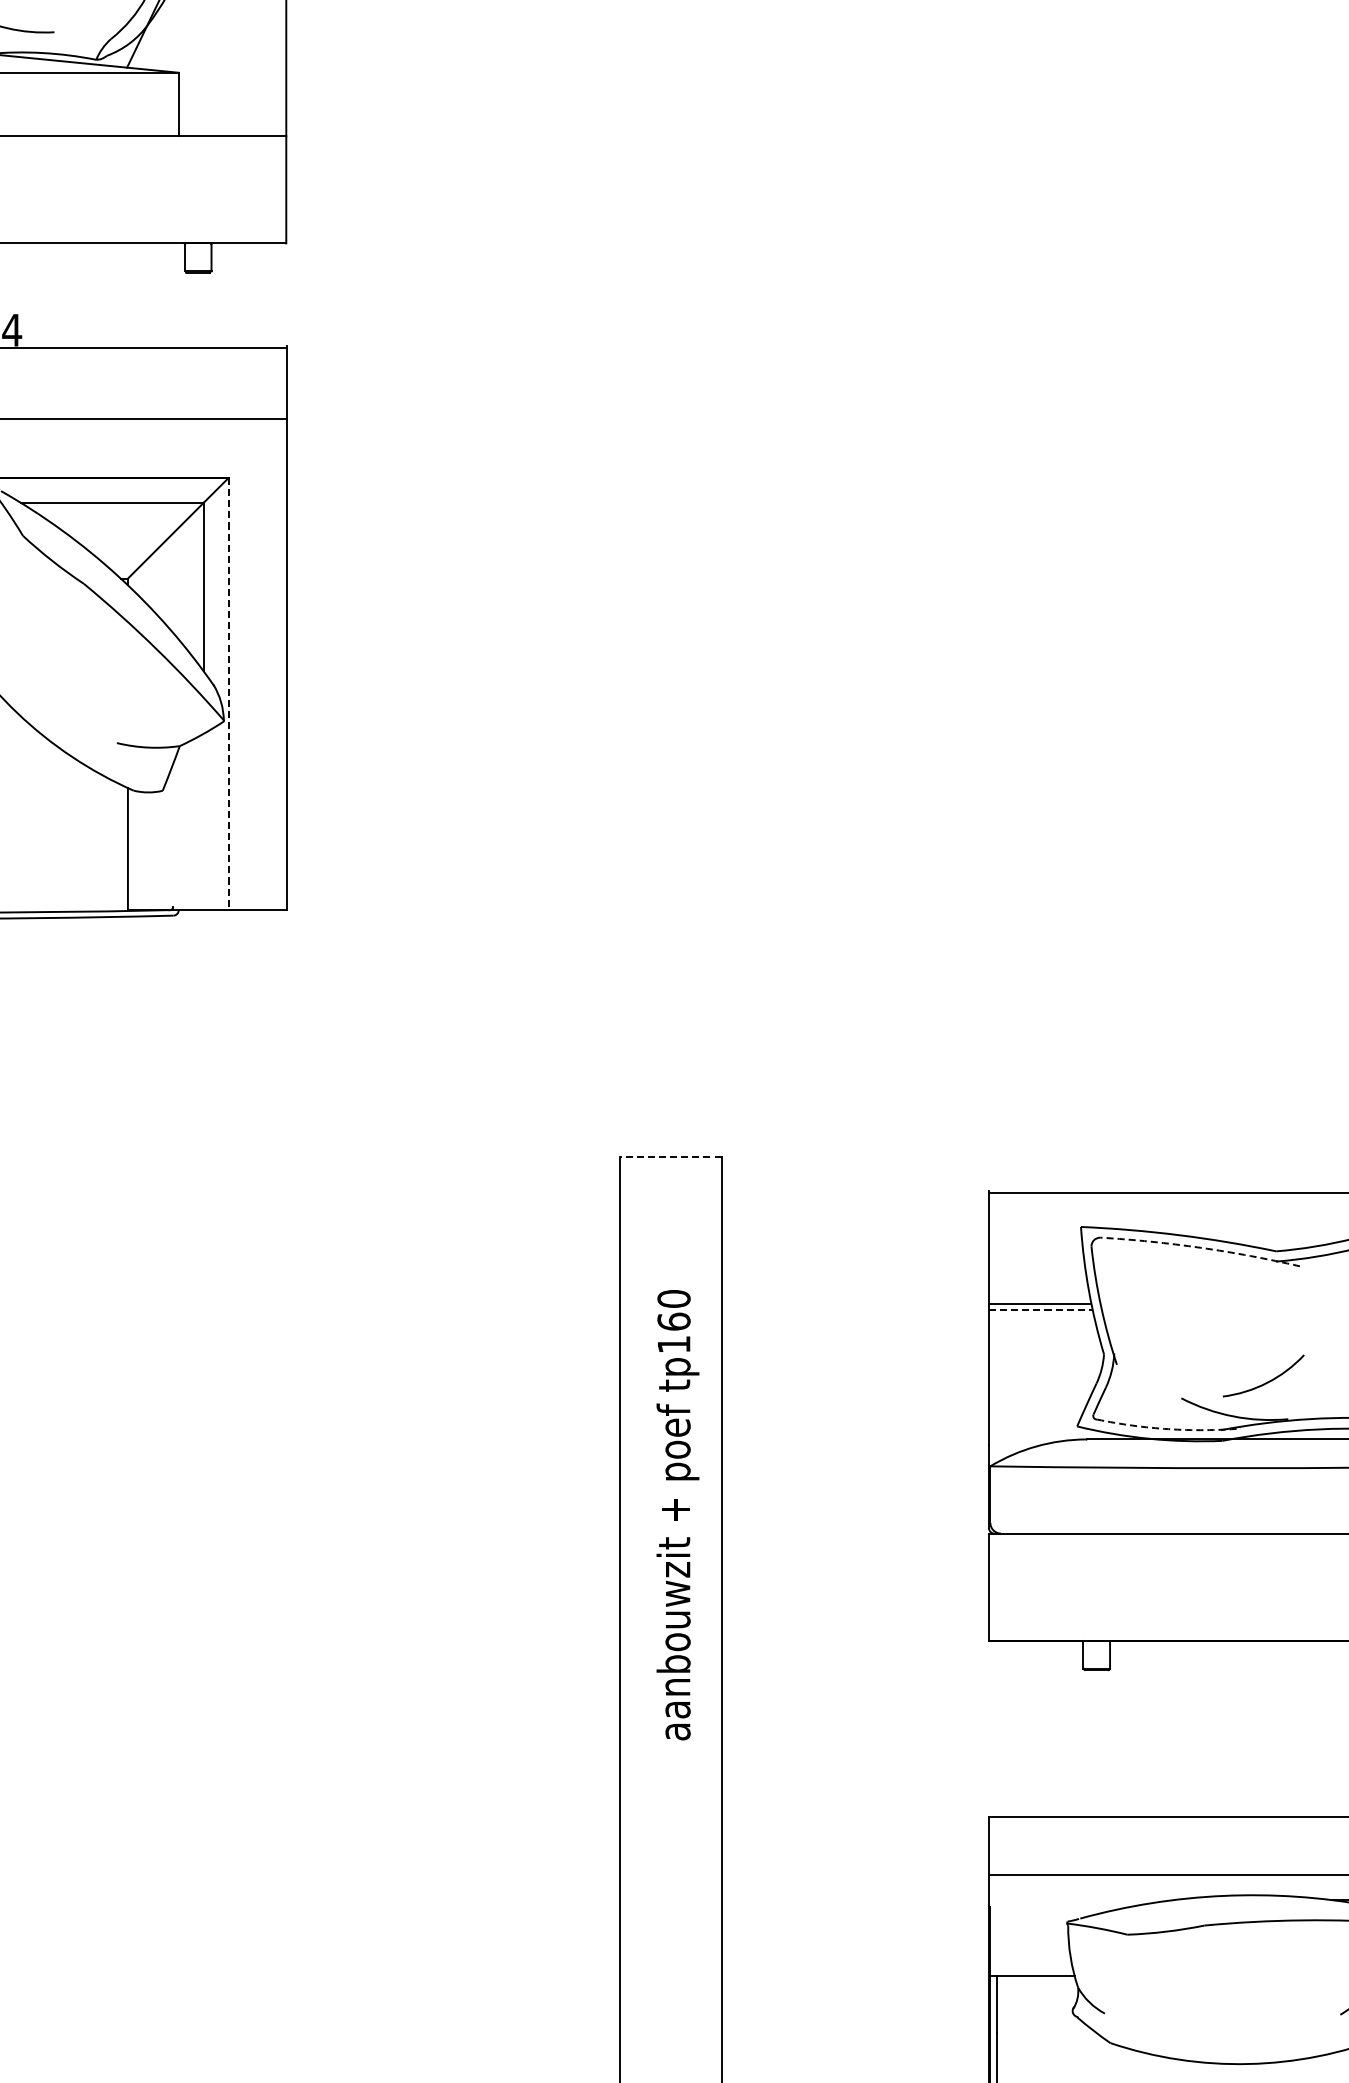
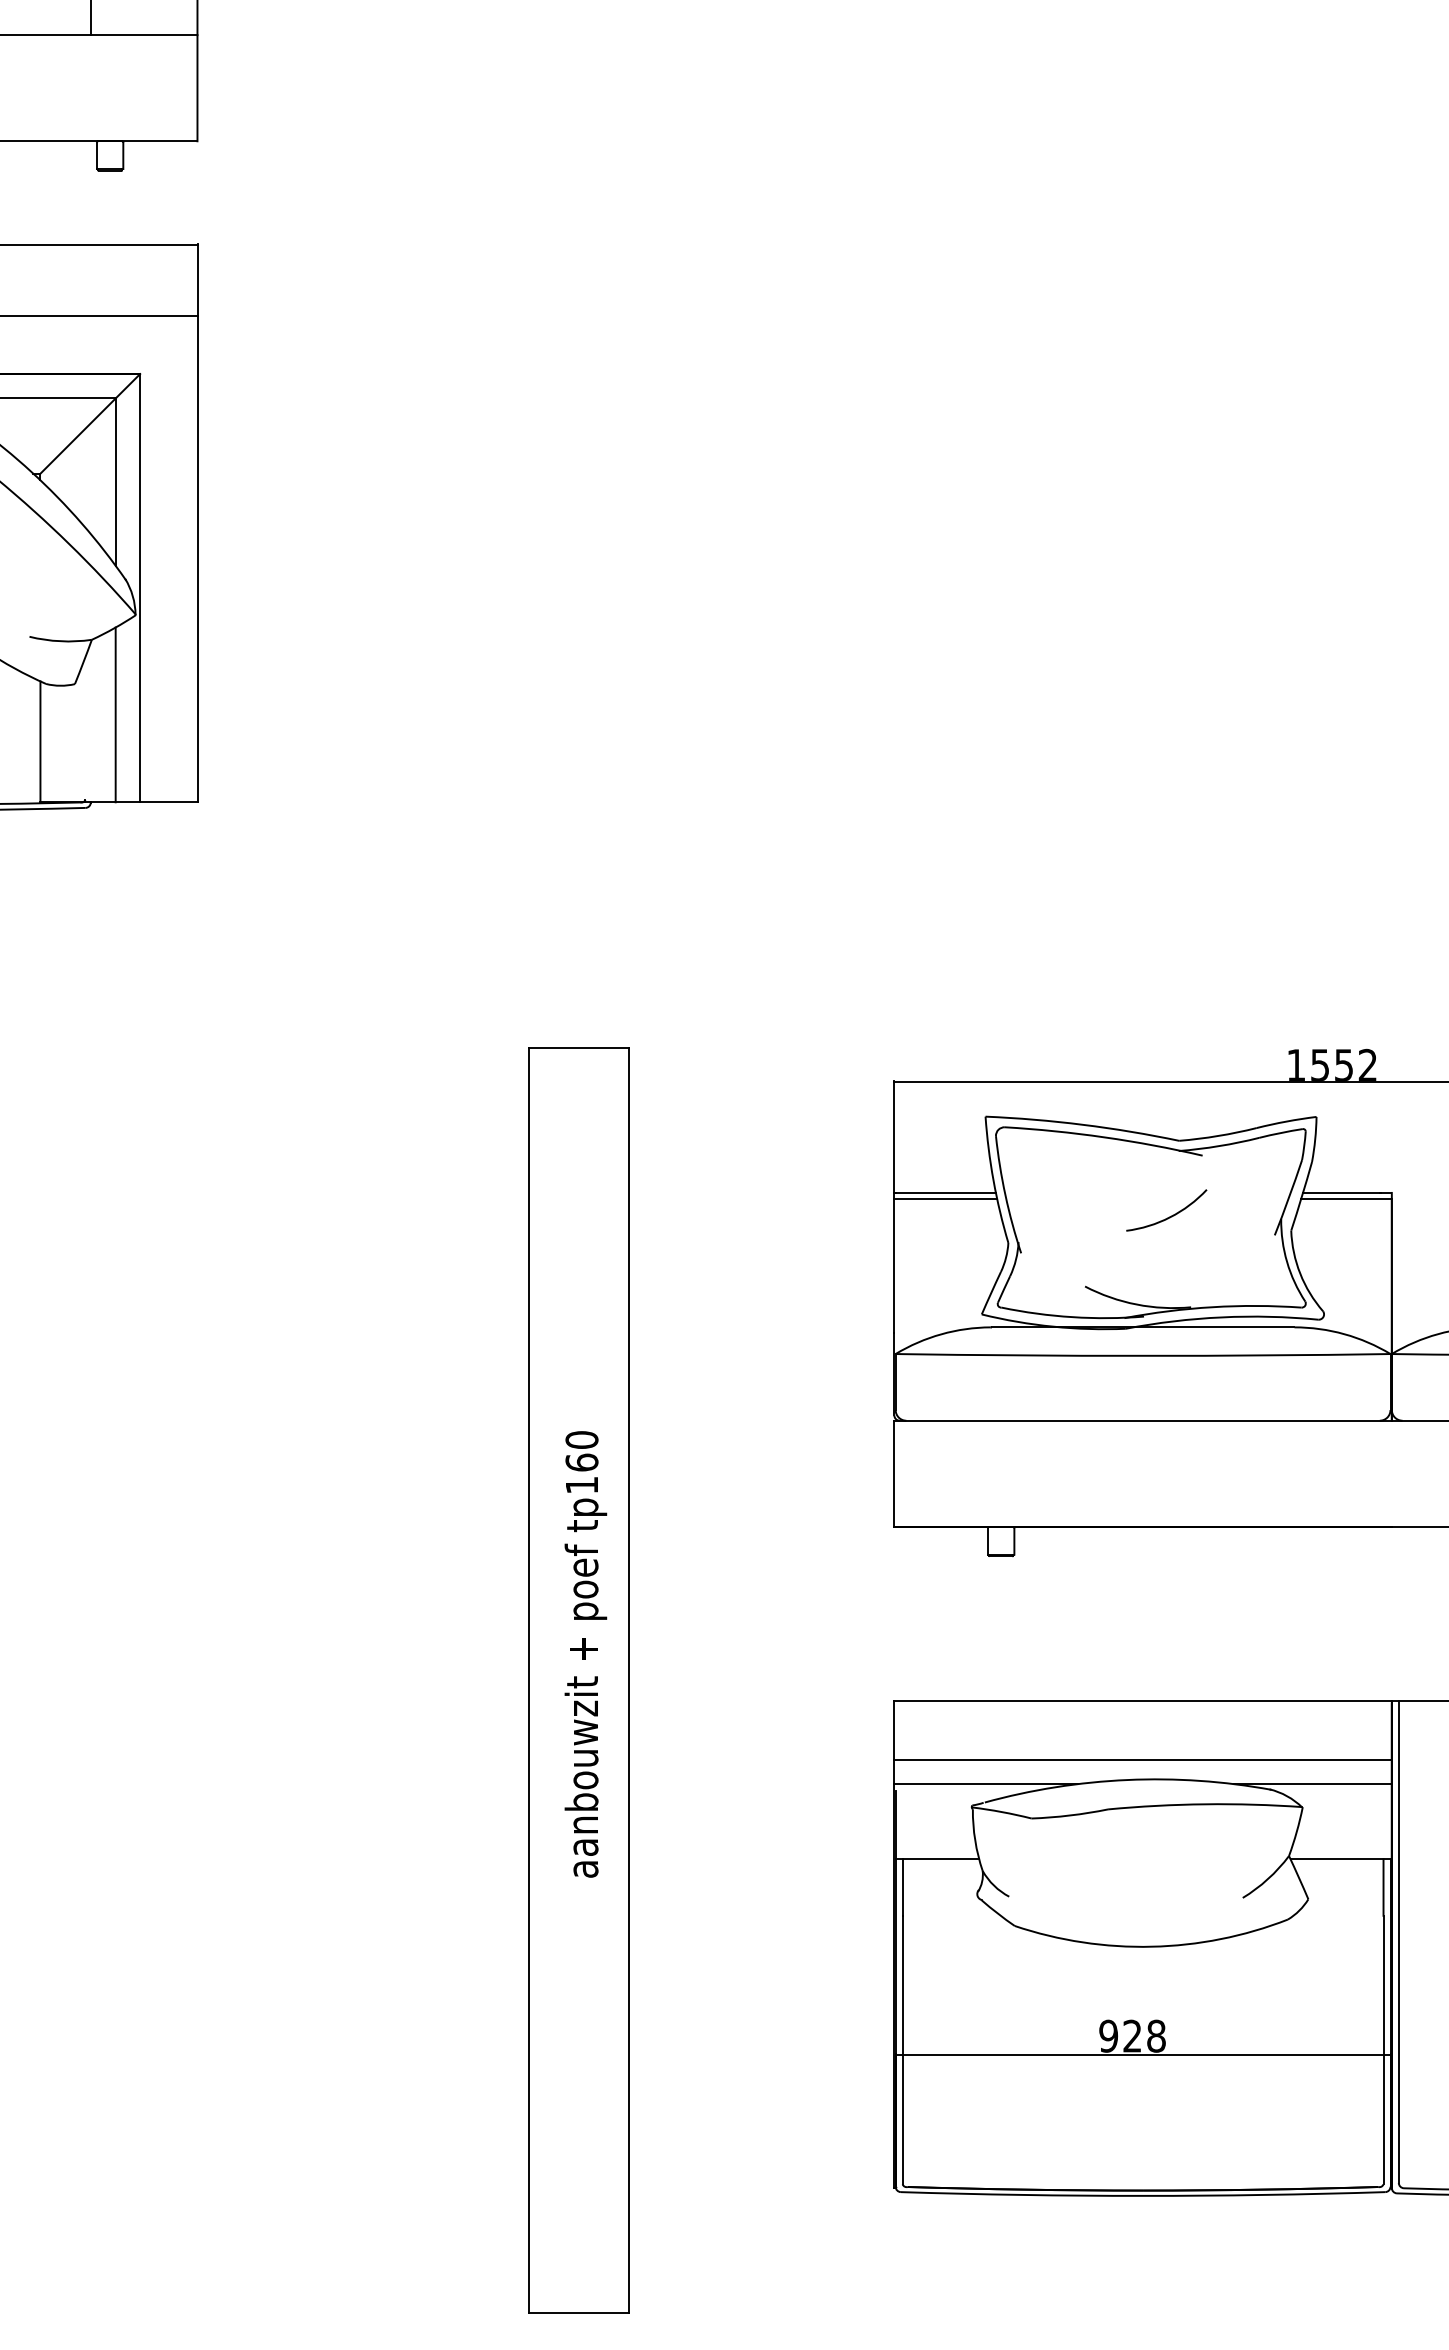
line: (228, 694) -> (140, 588), dashed -> solid
line: (203, 821) -> (115, 714), added
line: (670, 1157) -> (578, 1047), dashed -> solid
arc: (1200, 1247) -> (1104, 1137), dashed -> solid
line: (1041, 1309) -> (946, 1198), dashed -> solid
arc: (1266, 1382) -> (1169, 1216), moved
arc: (1168, 1429) -> (1072, 1317), dashed -> solid
text: (677, 1515) -> (585, 1654), moved
line: (1081, 1900) -> (986, 1784), added

